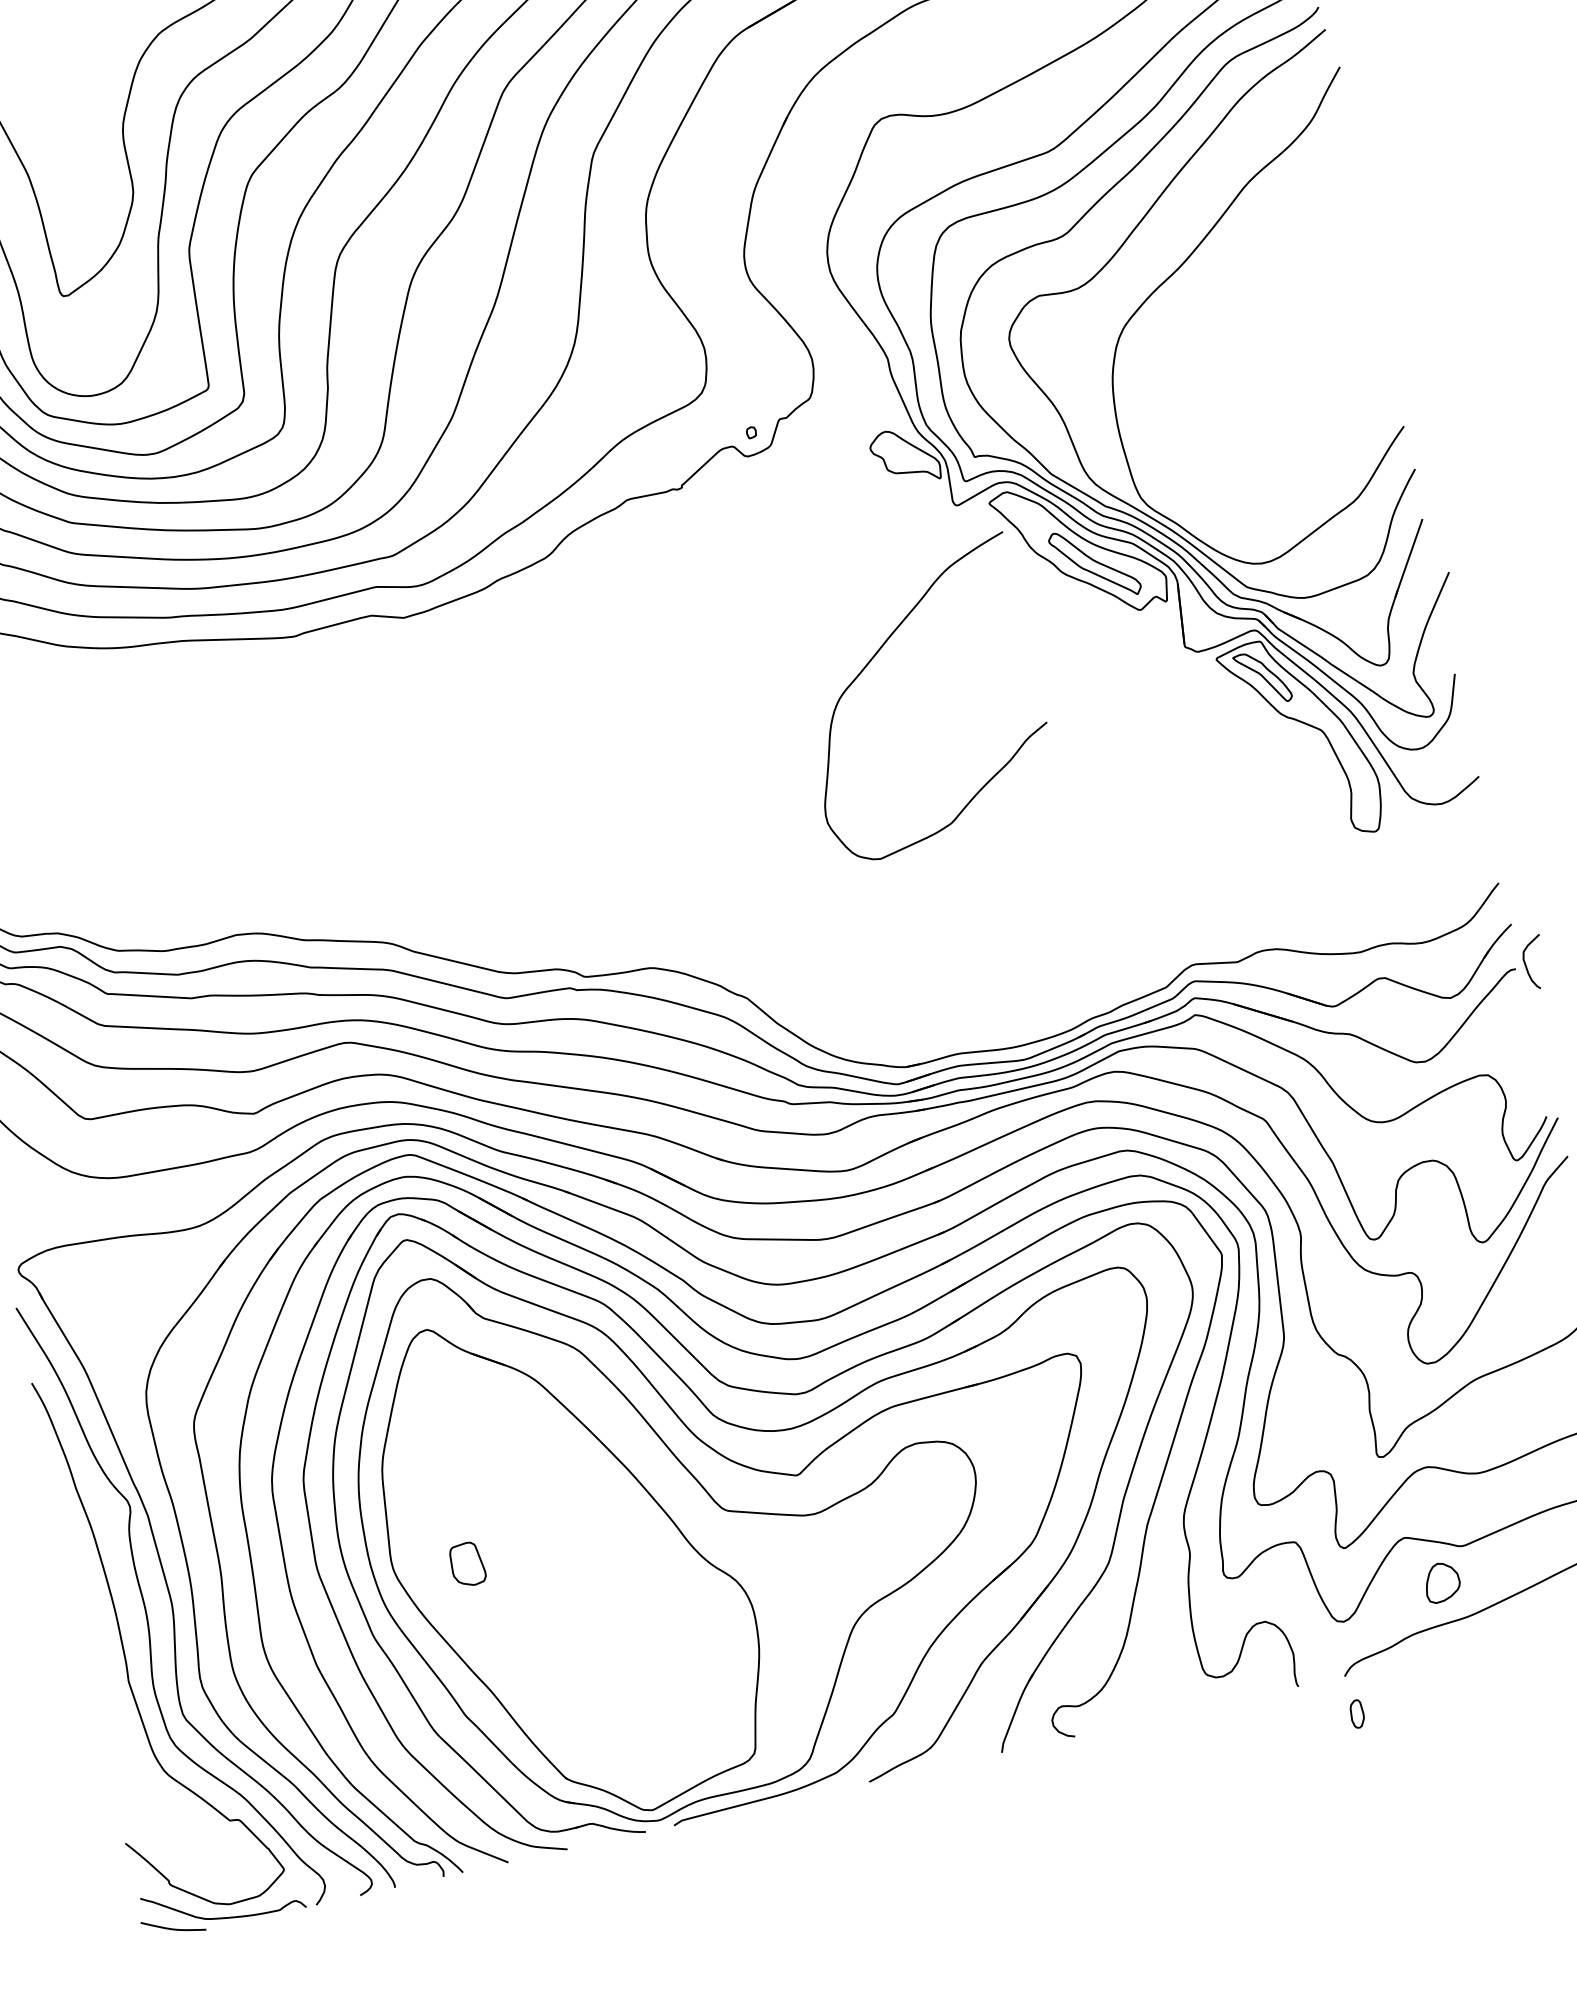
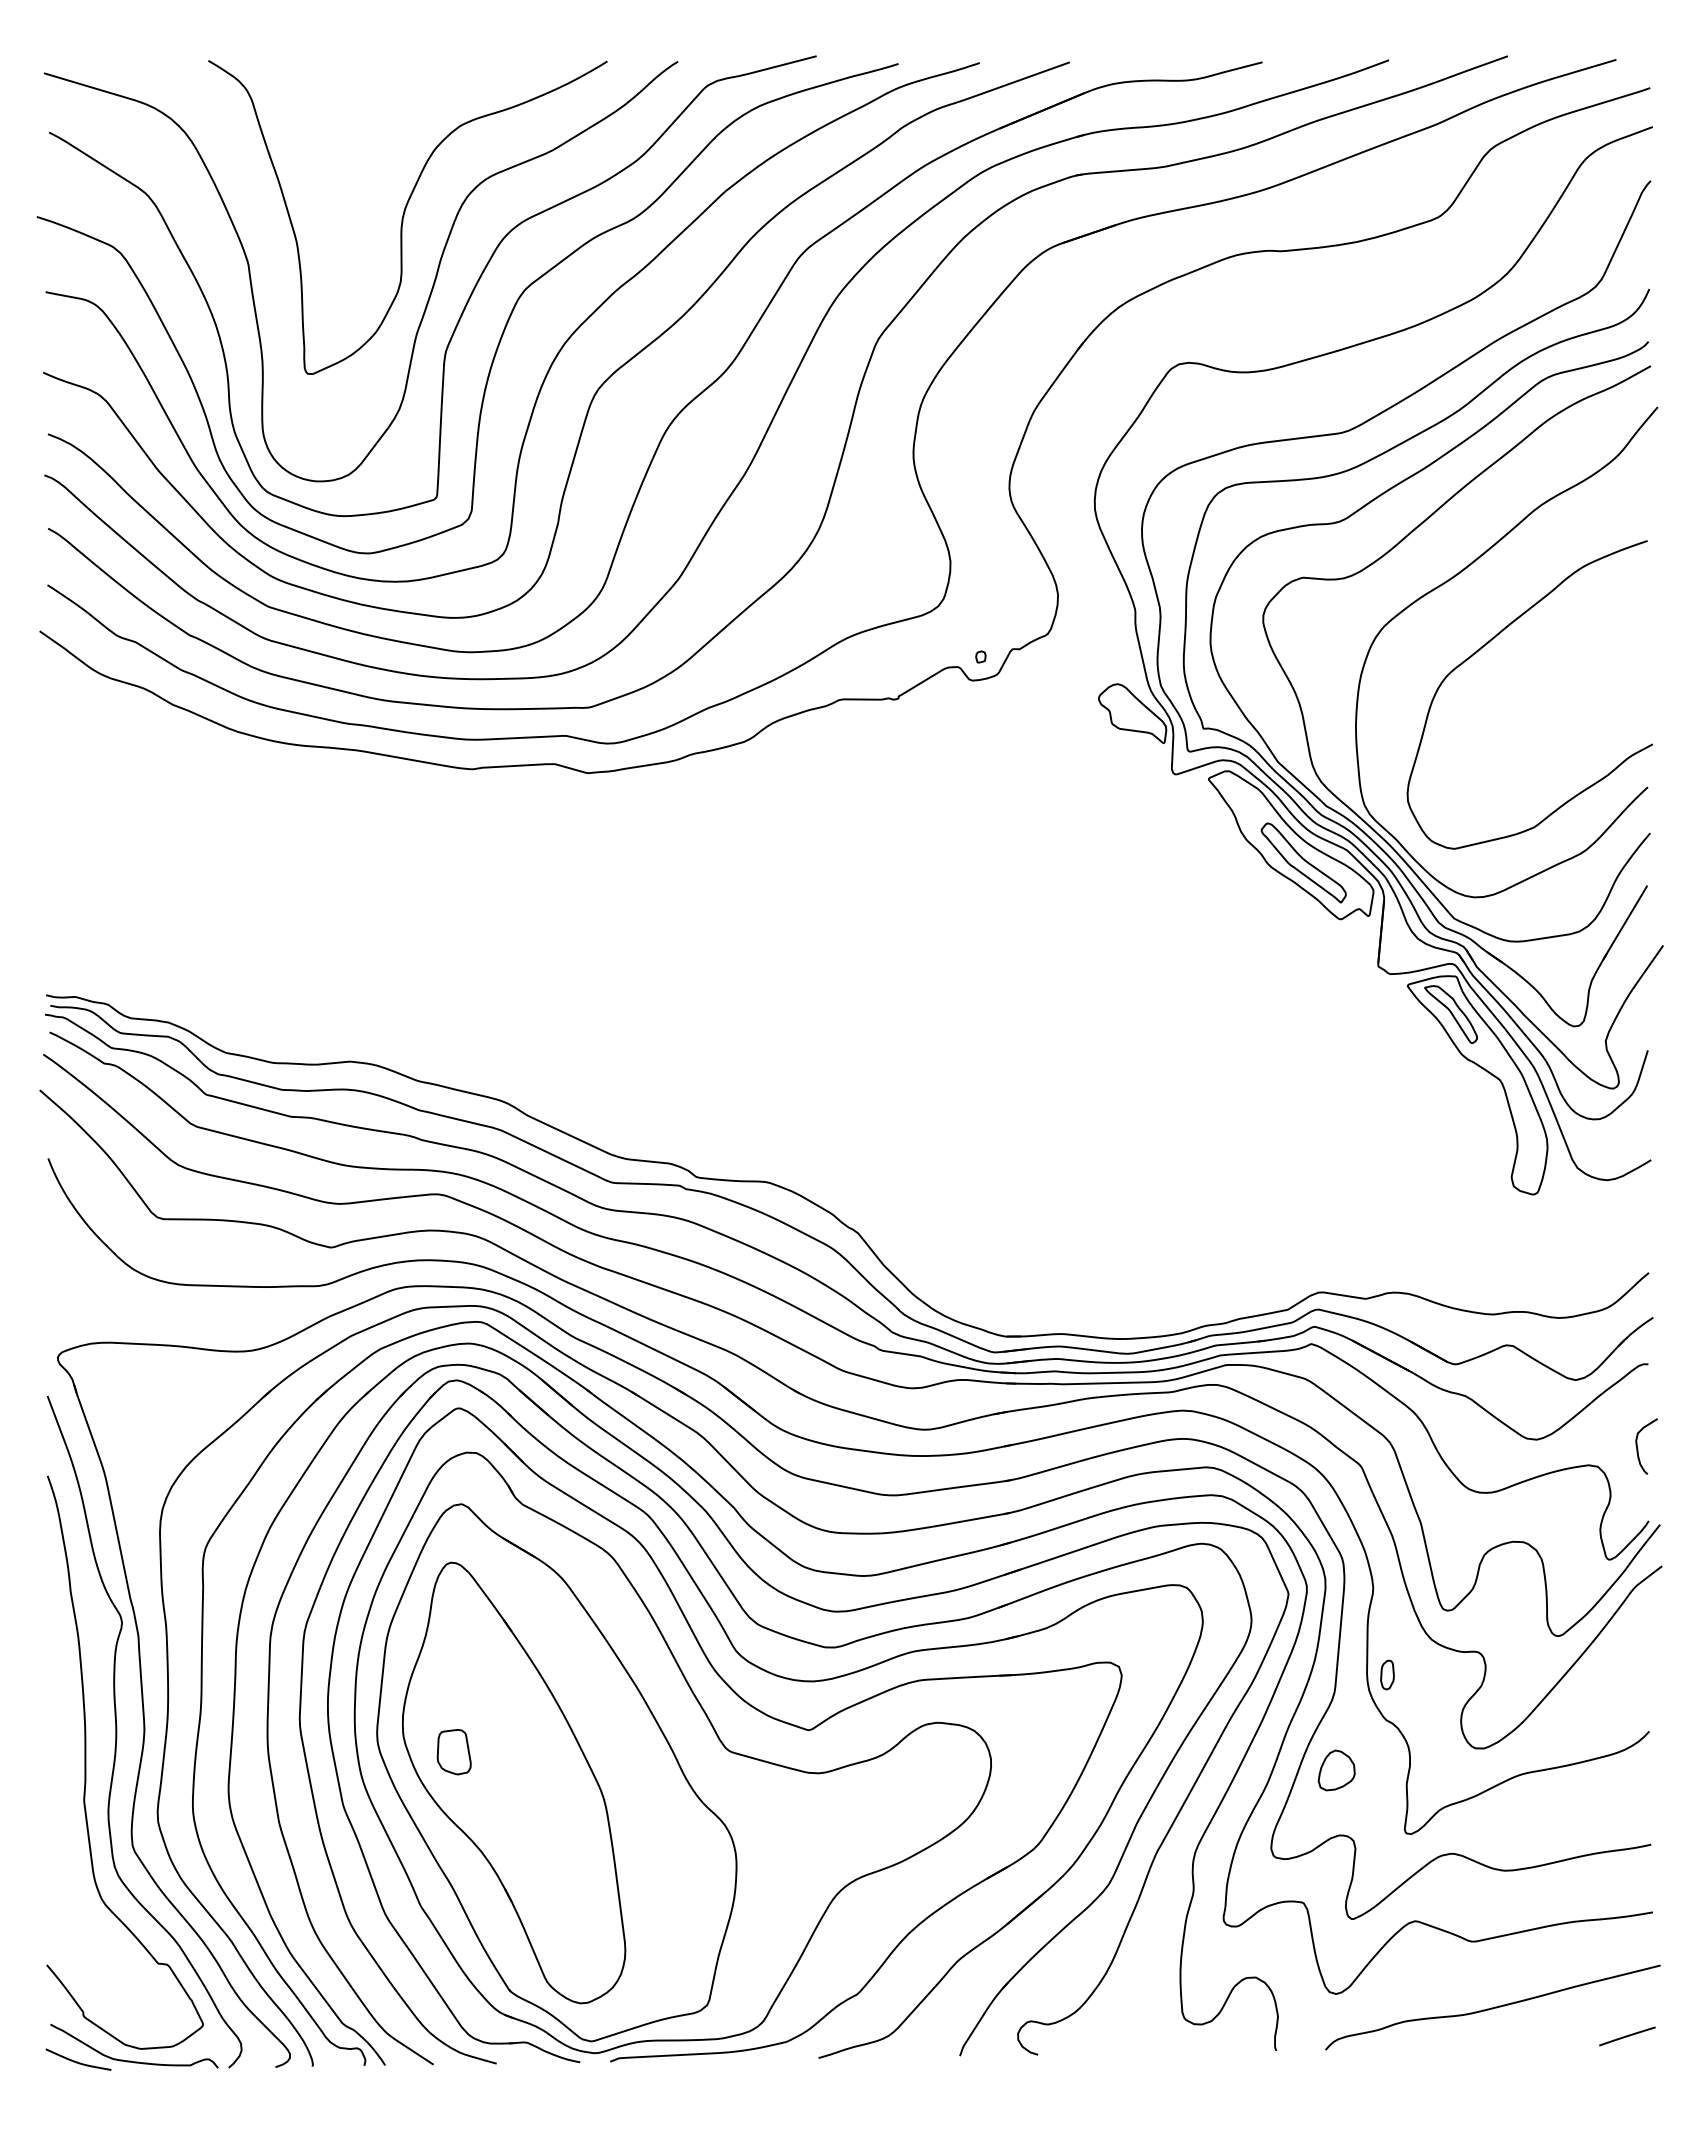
curve: (872, 660) -> (1487, 644), moved
curve: (1527, 966) -> (1638, 1448), moved
part: (530, 1581) -> (514, 1782), added
part: (1441, 1582) -> (1336, 1770), moved
part: (1357, 1713) -> (1387, 1674), moved

